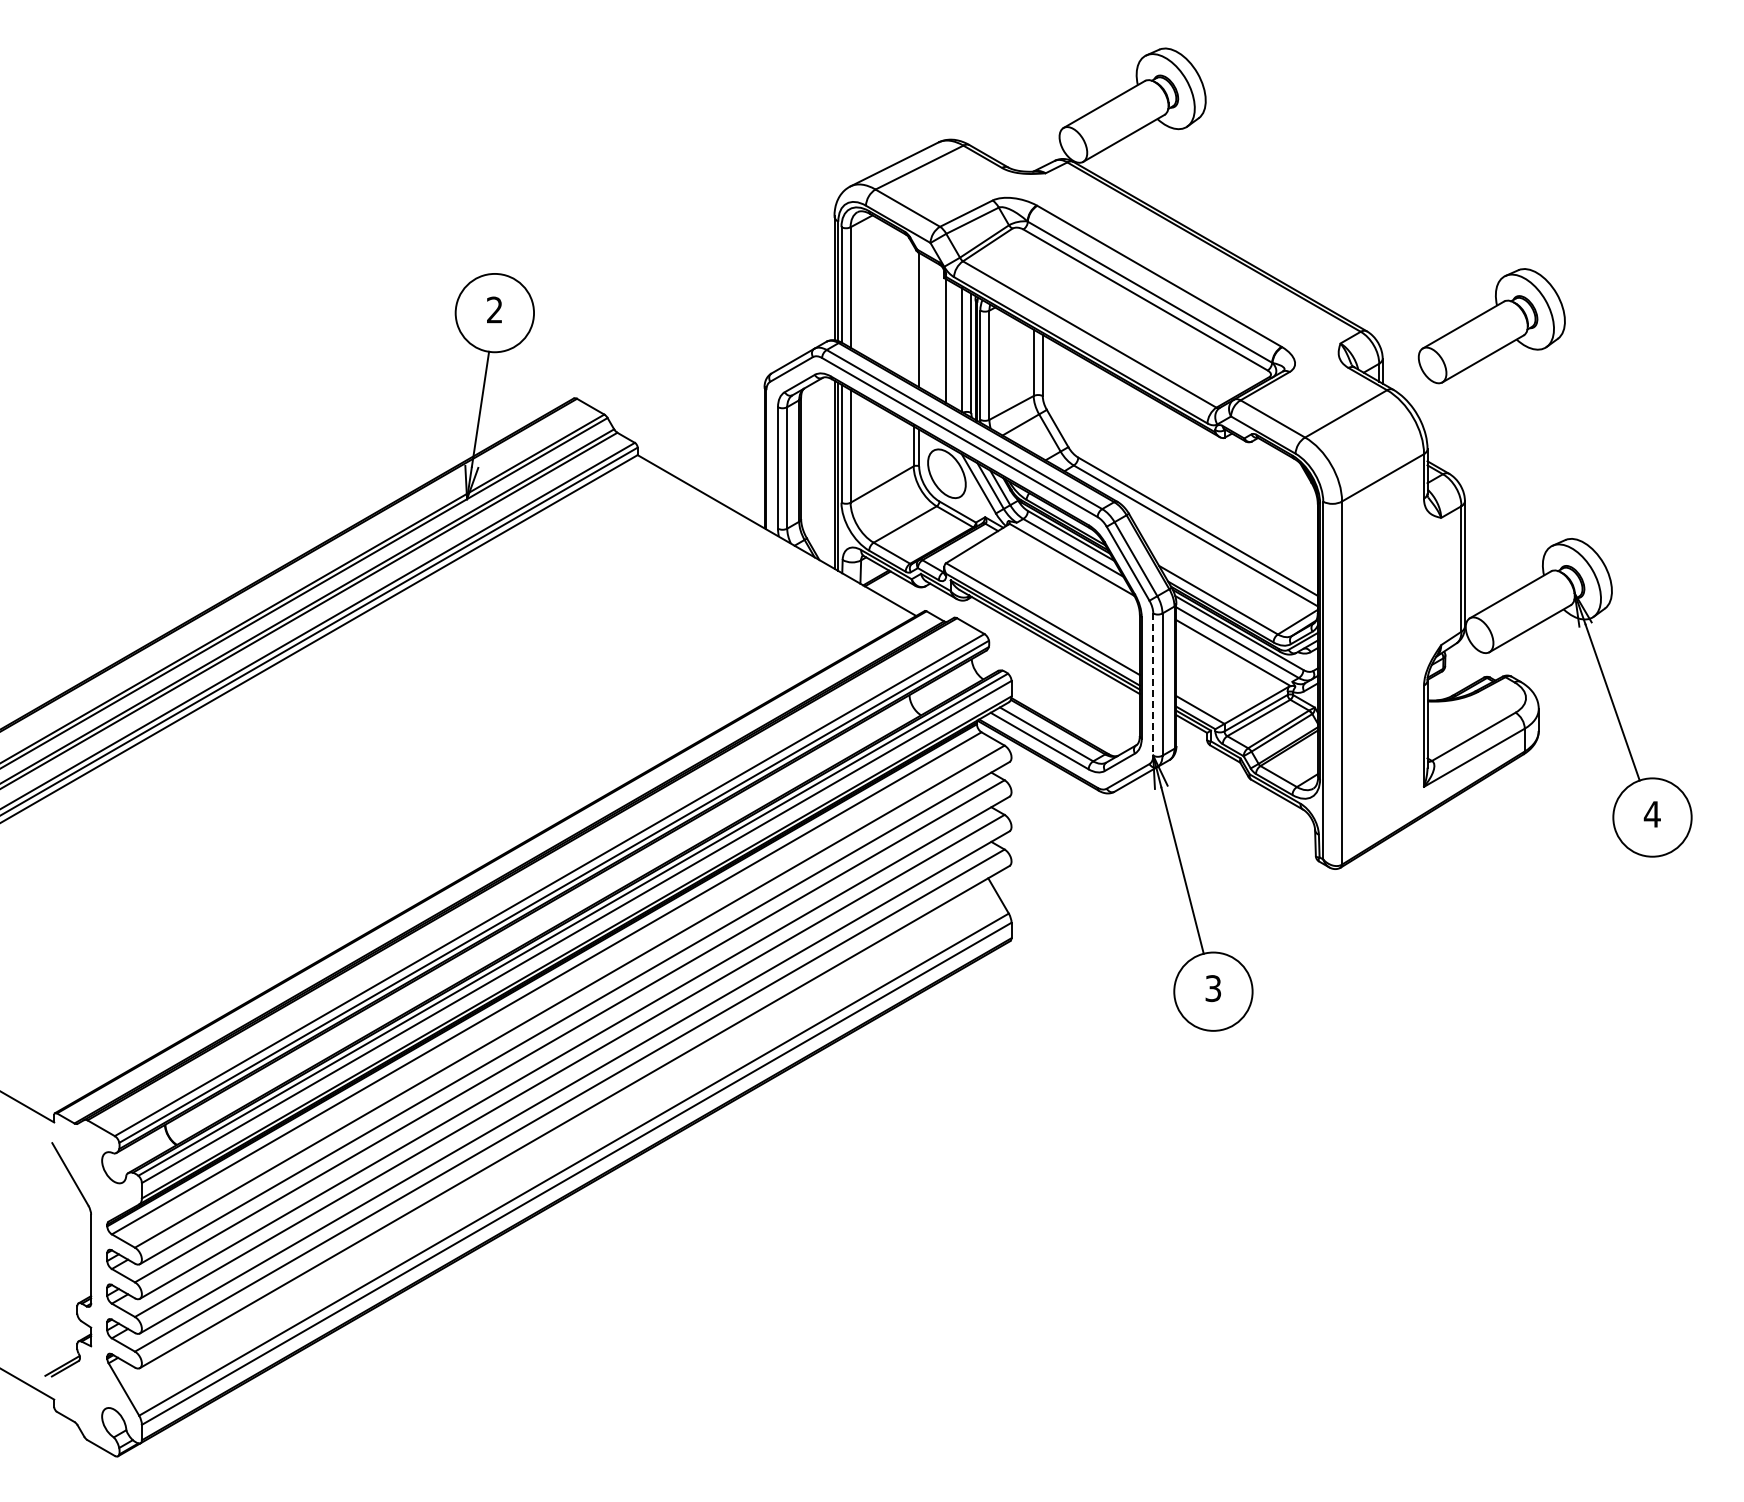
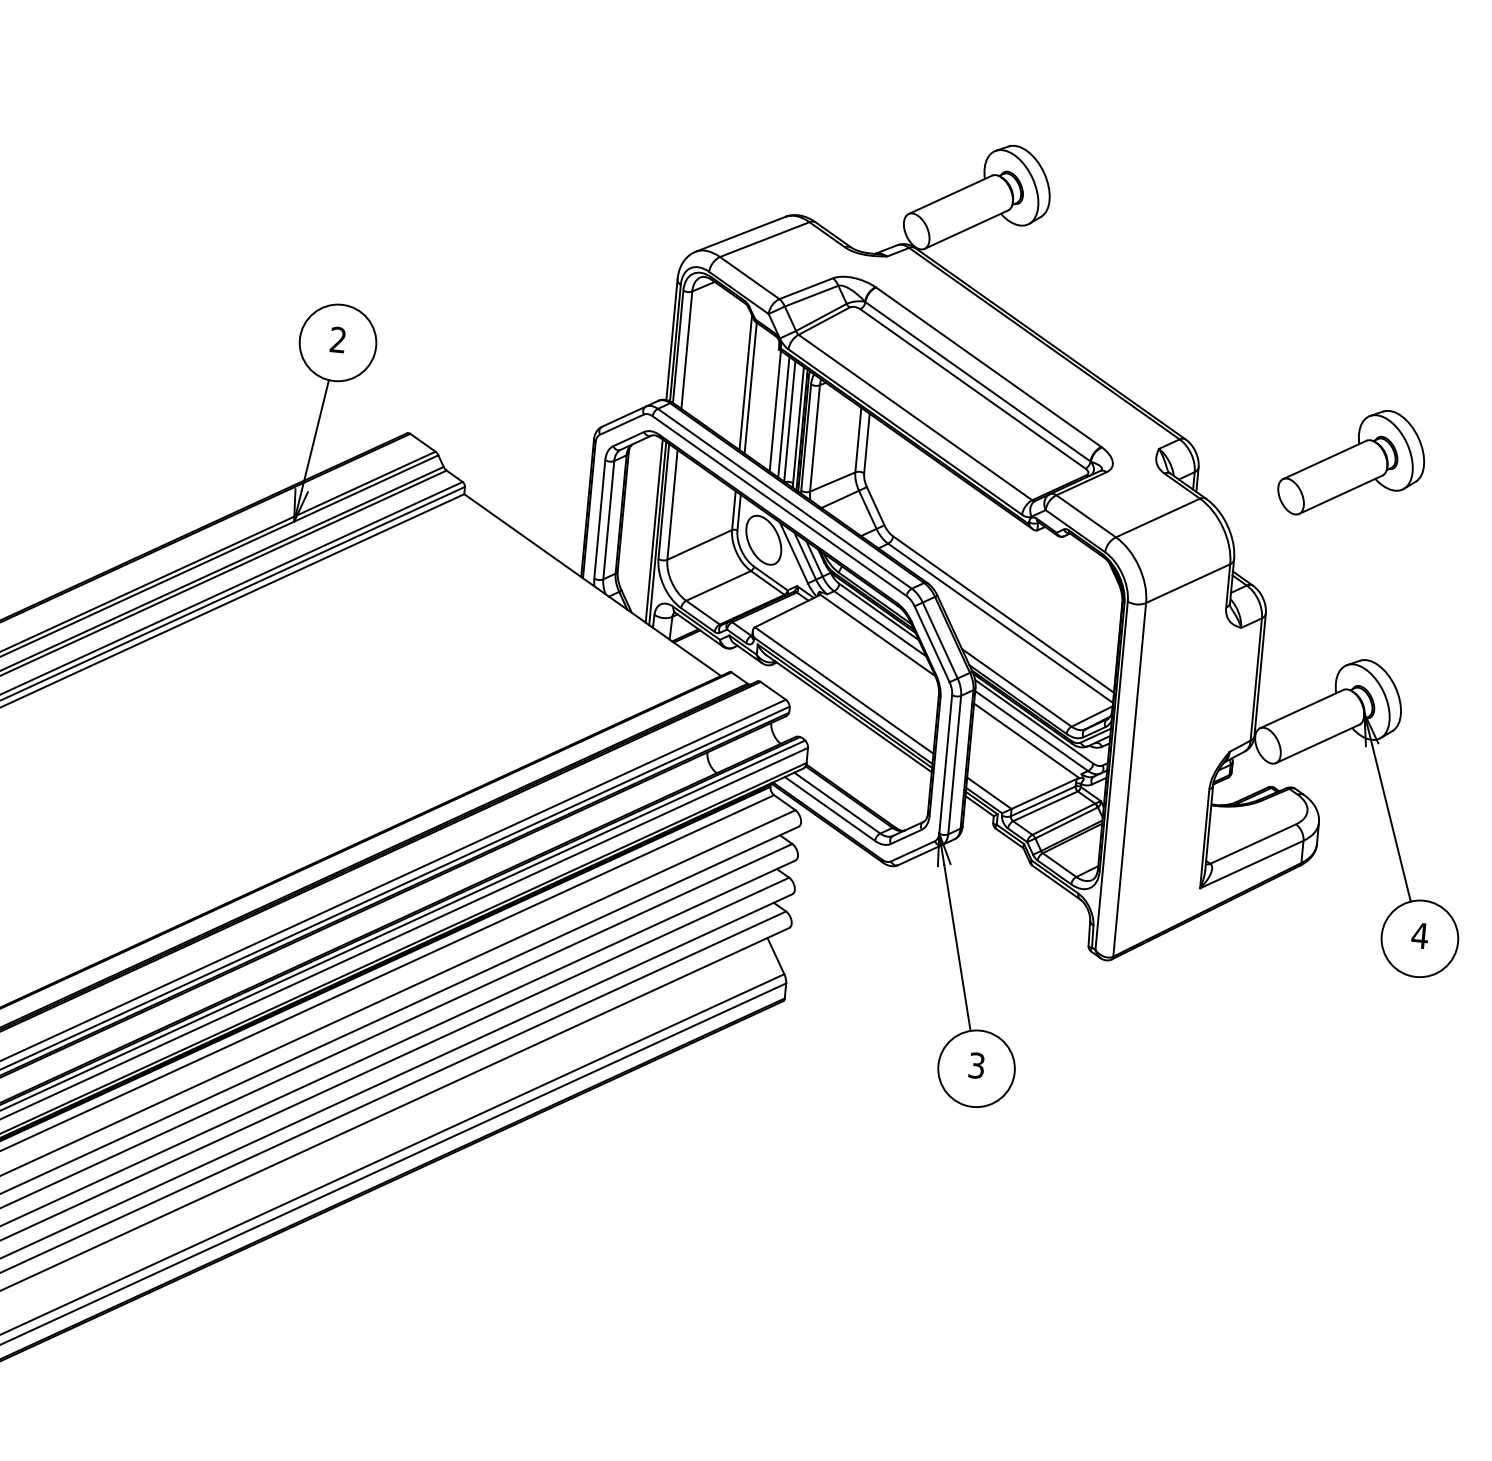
line: (913, 314) -> (745, 382), added
part: (1491, 326) -> (1351, 463), moved
line: (955, 346) -> (783, 417), added
line: (1153, 685) -> (945, 765), dashed -> solid

